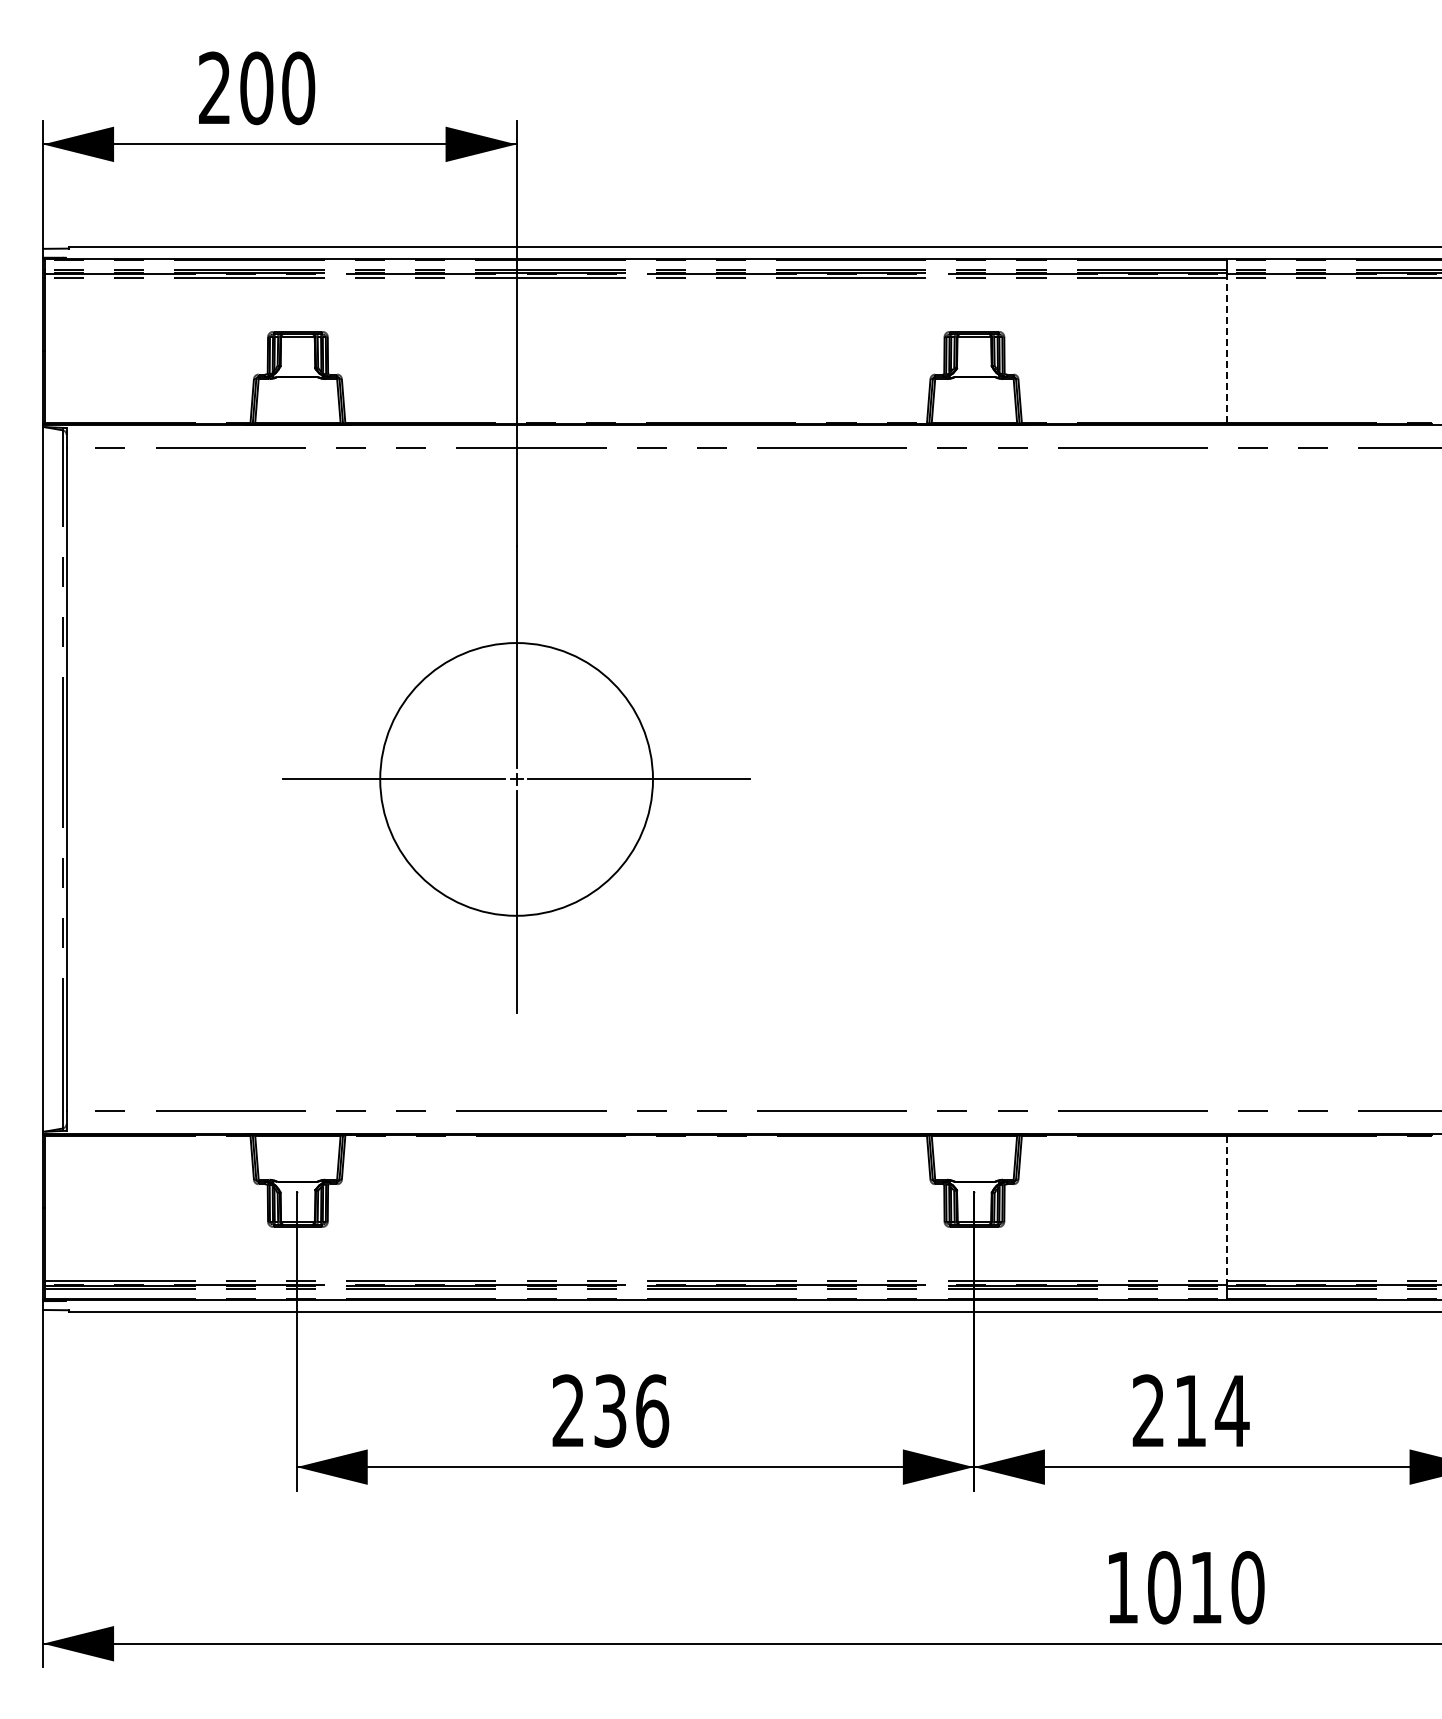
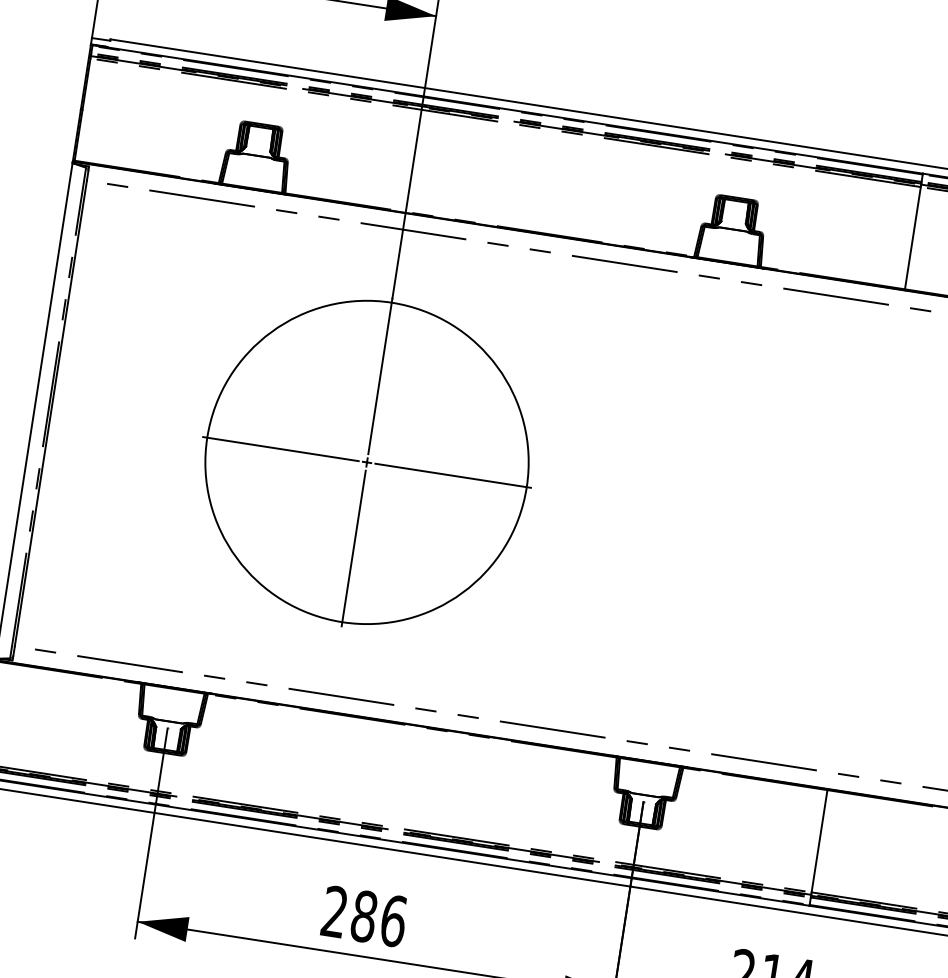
line: (1226, 350) -> (912, 238), dashed -> solid
circle: (516, 779) -> (366, 462), size x1.67
line: (1226, 1208) -> (819, 841), dashed -> solid
text: (610, 1410) -> (364, 916), 236 -> 286

